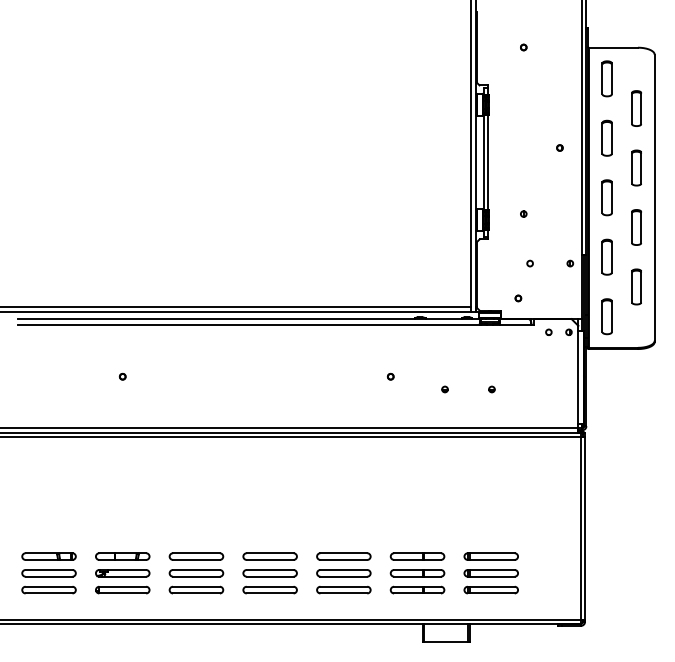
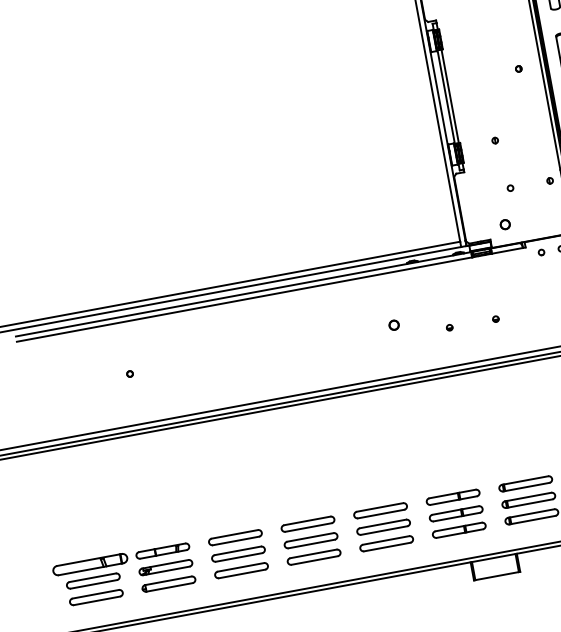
part: (518, 298) -> (505, 224), size x1.6
part: (390, 376) -> (393, 324), size x1.6
part: (48, 556) -> (89, 564), size x1.4

